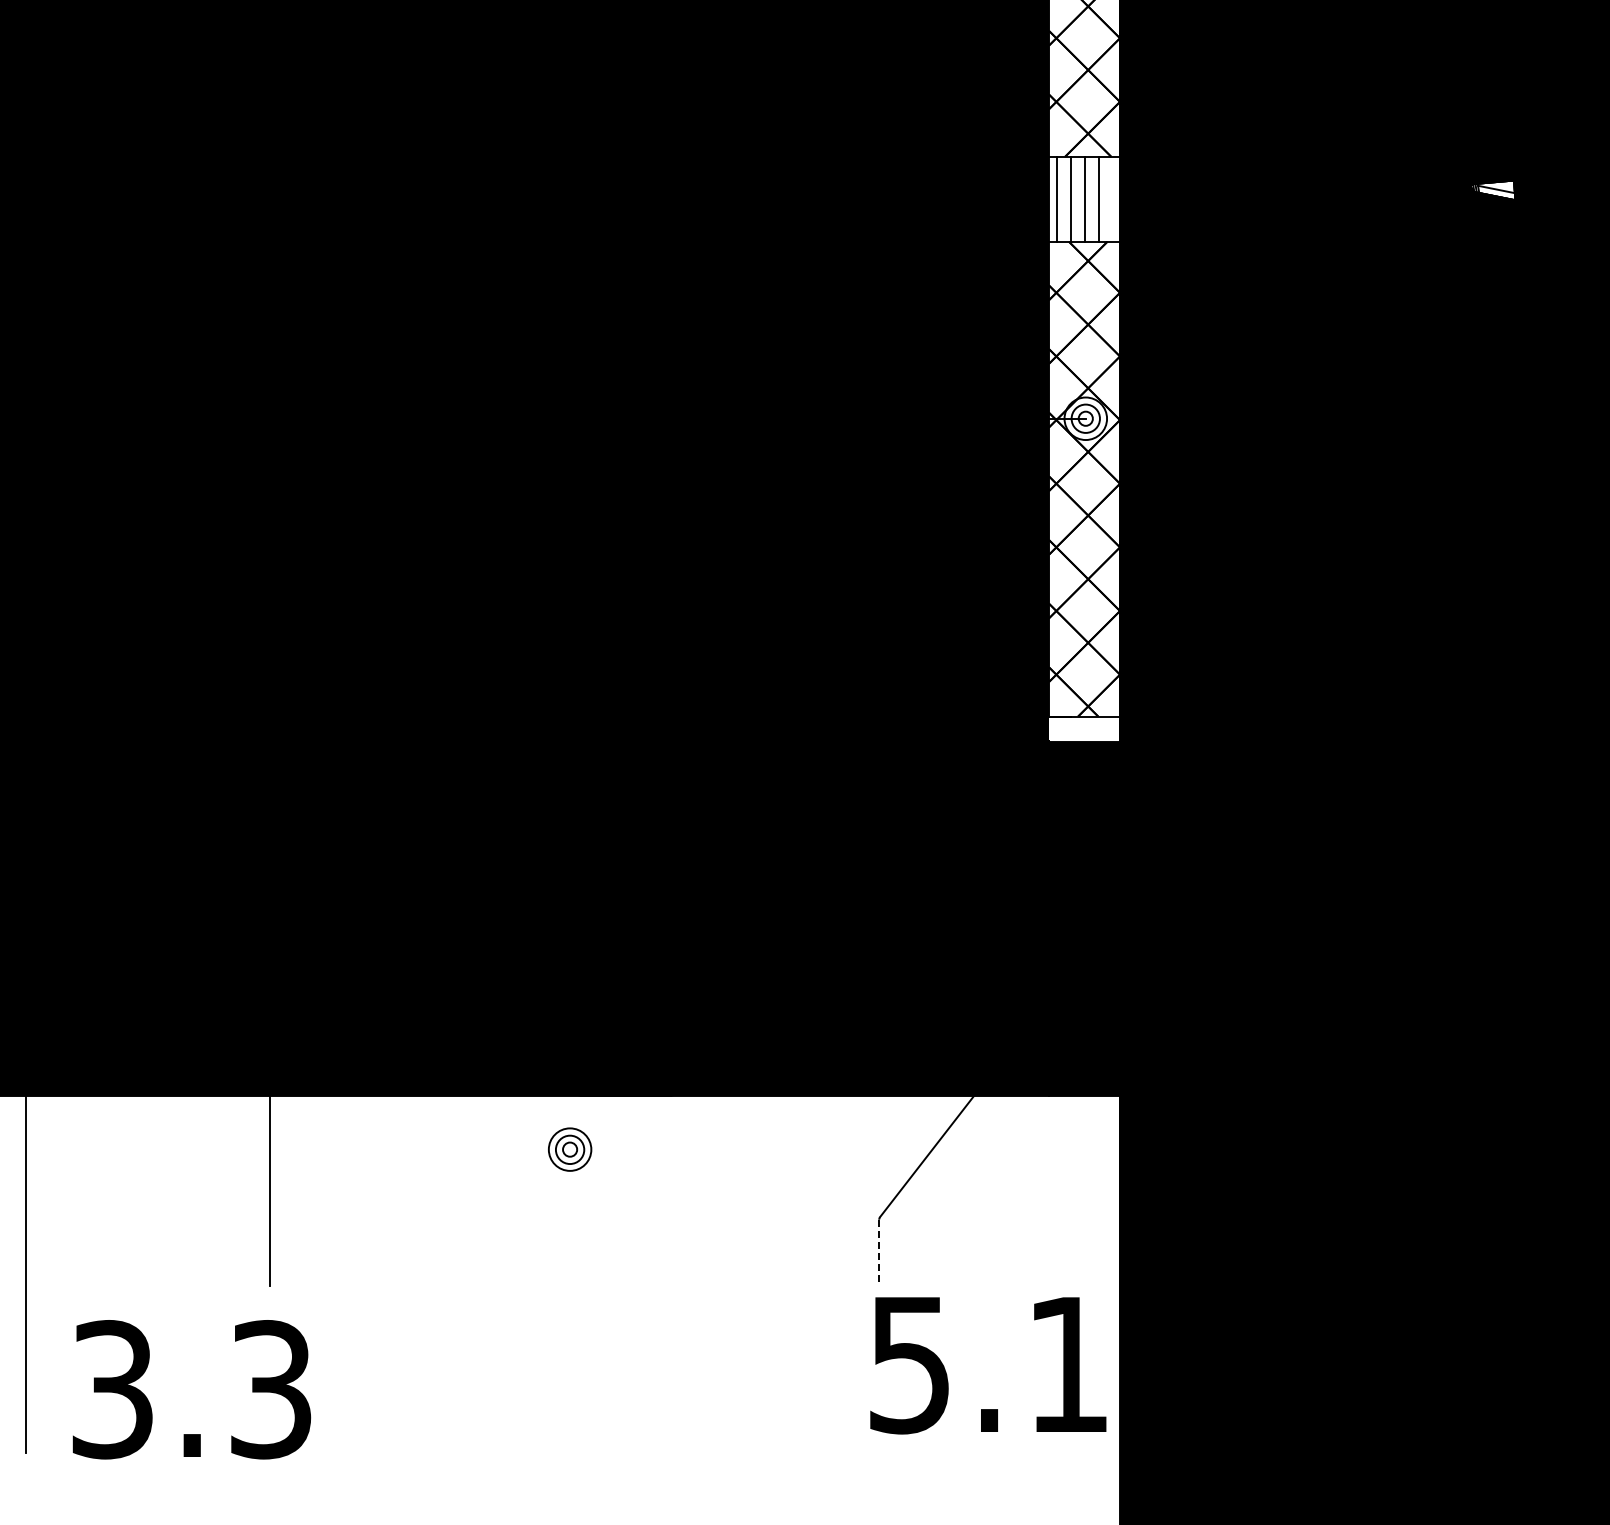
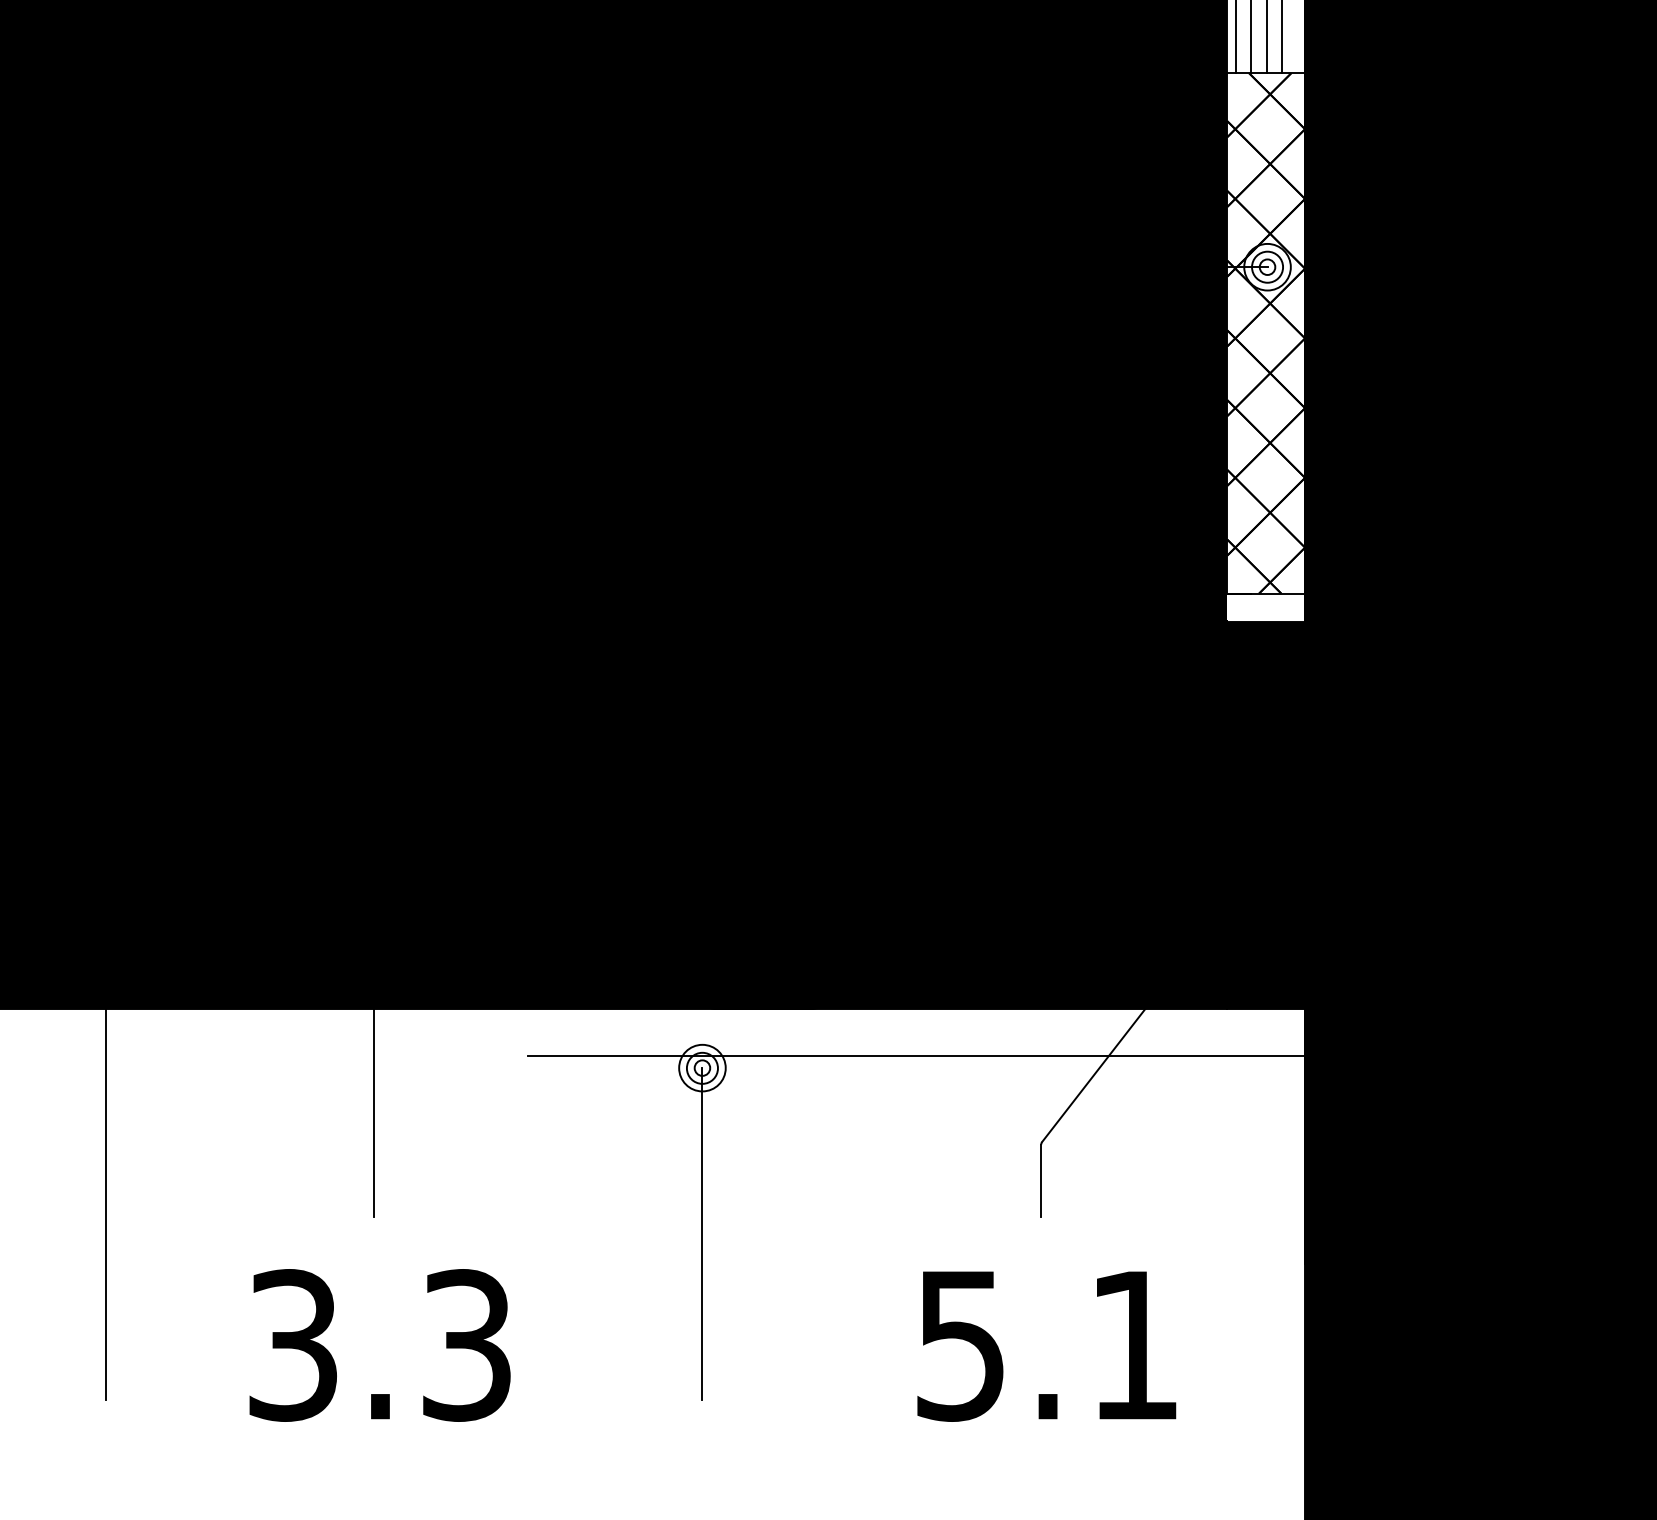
line: (765, 1138) -> (916, 1055), added
line: (879, 1252) -> (1041, 1180), dashed -> solid
line: (570, 1300) -> (702, 1233), added
text: (988, 1365) -> (1046, 1346), moved
text: (191, 1389) -> (379, 1345), moved

